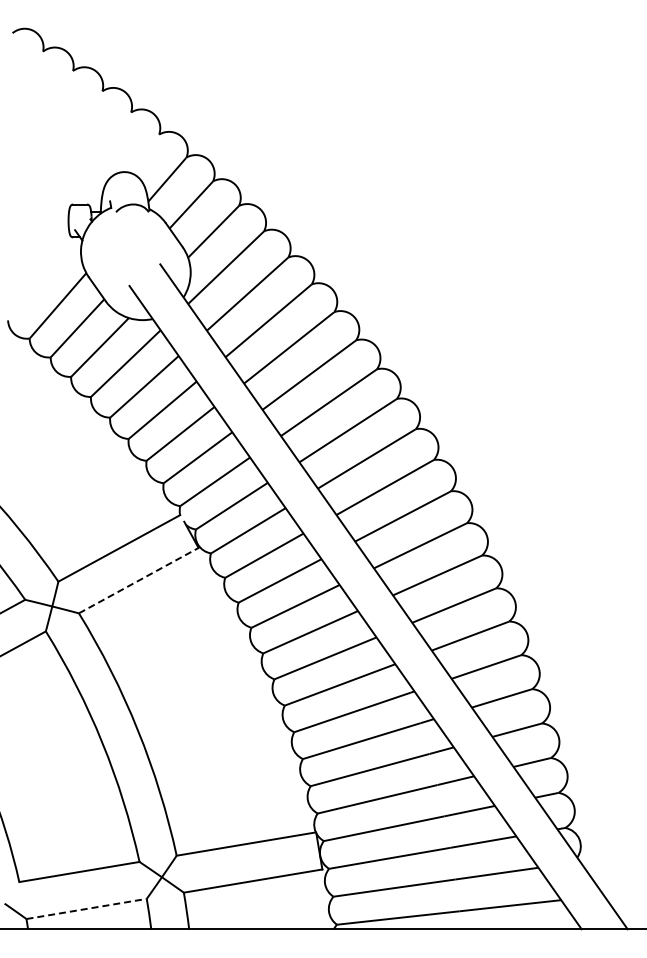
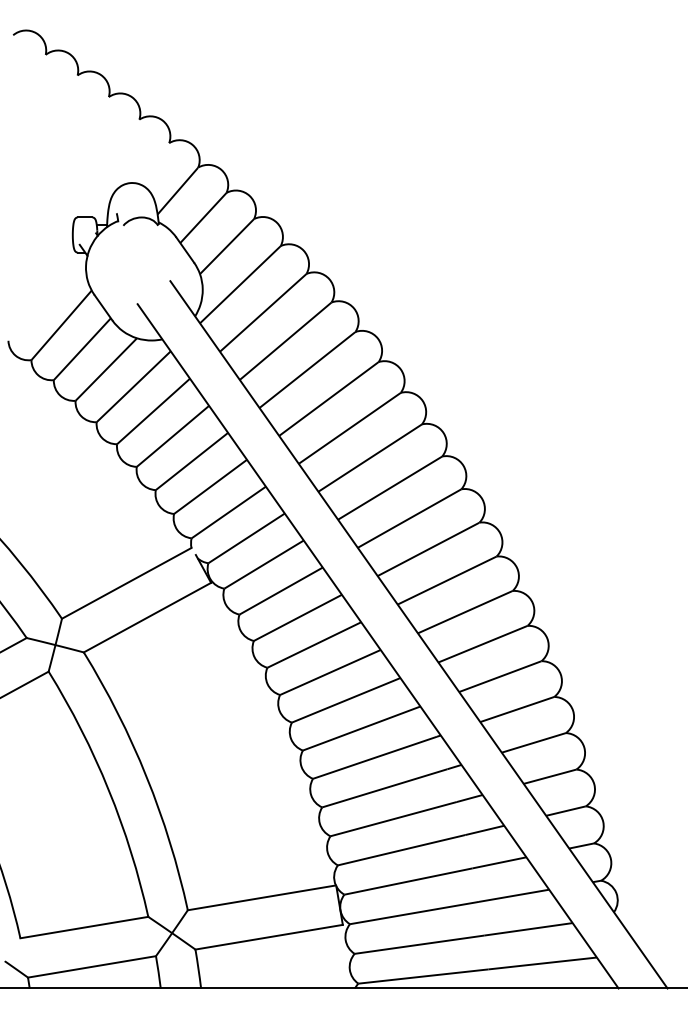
line: (139, 580) -> (148, 617), dashed -> solid
line: (86, 908) -> (91, 966), dashed -> solid

